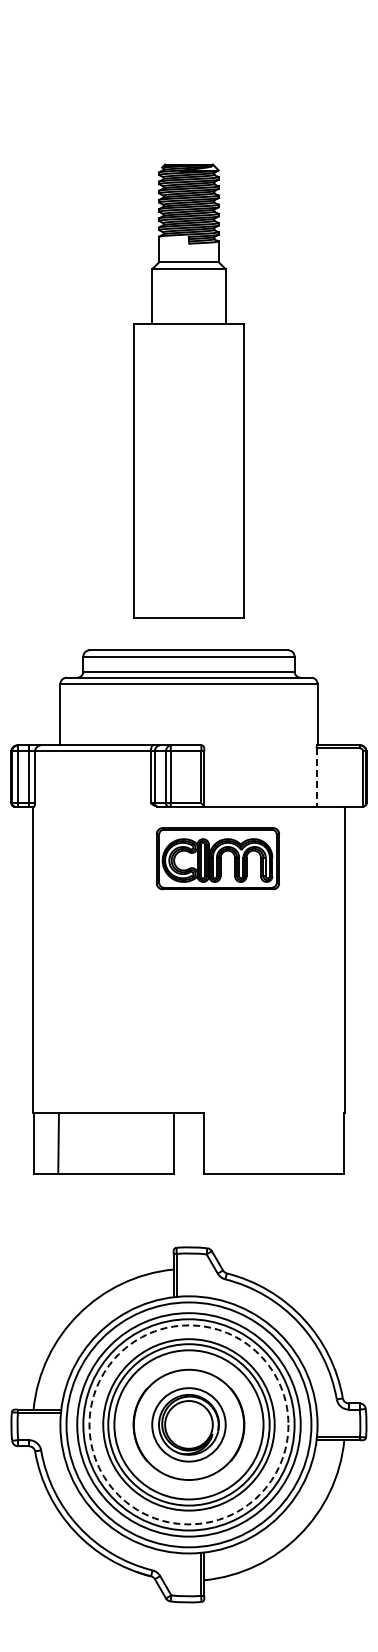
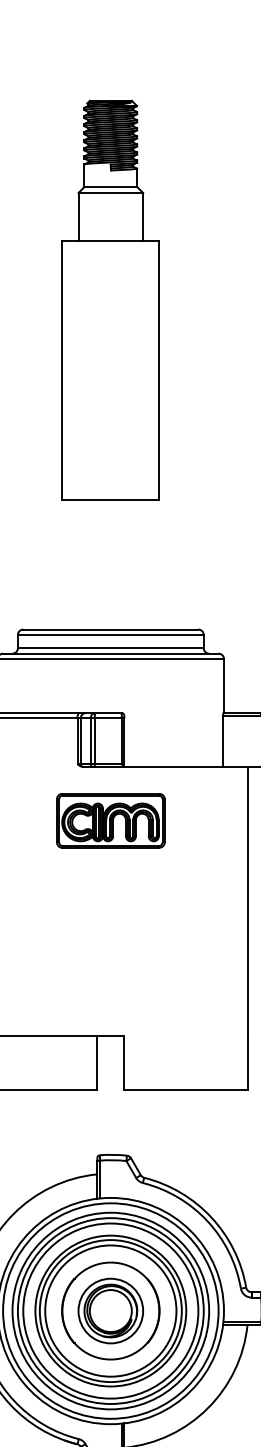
part: (188, 390) -> (110, 299), moved
line: (316, 777) -> (223, 741), dashed -> solid
part: (217, 858) -> (110, 820), moved
circle: (188, 1424) -> (110, 1310), dashed -> solid

